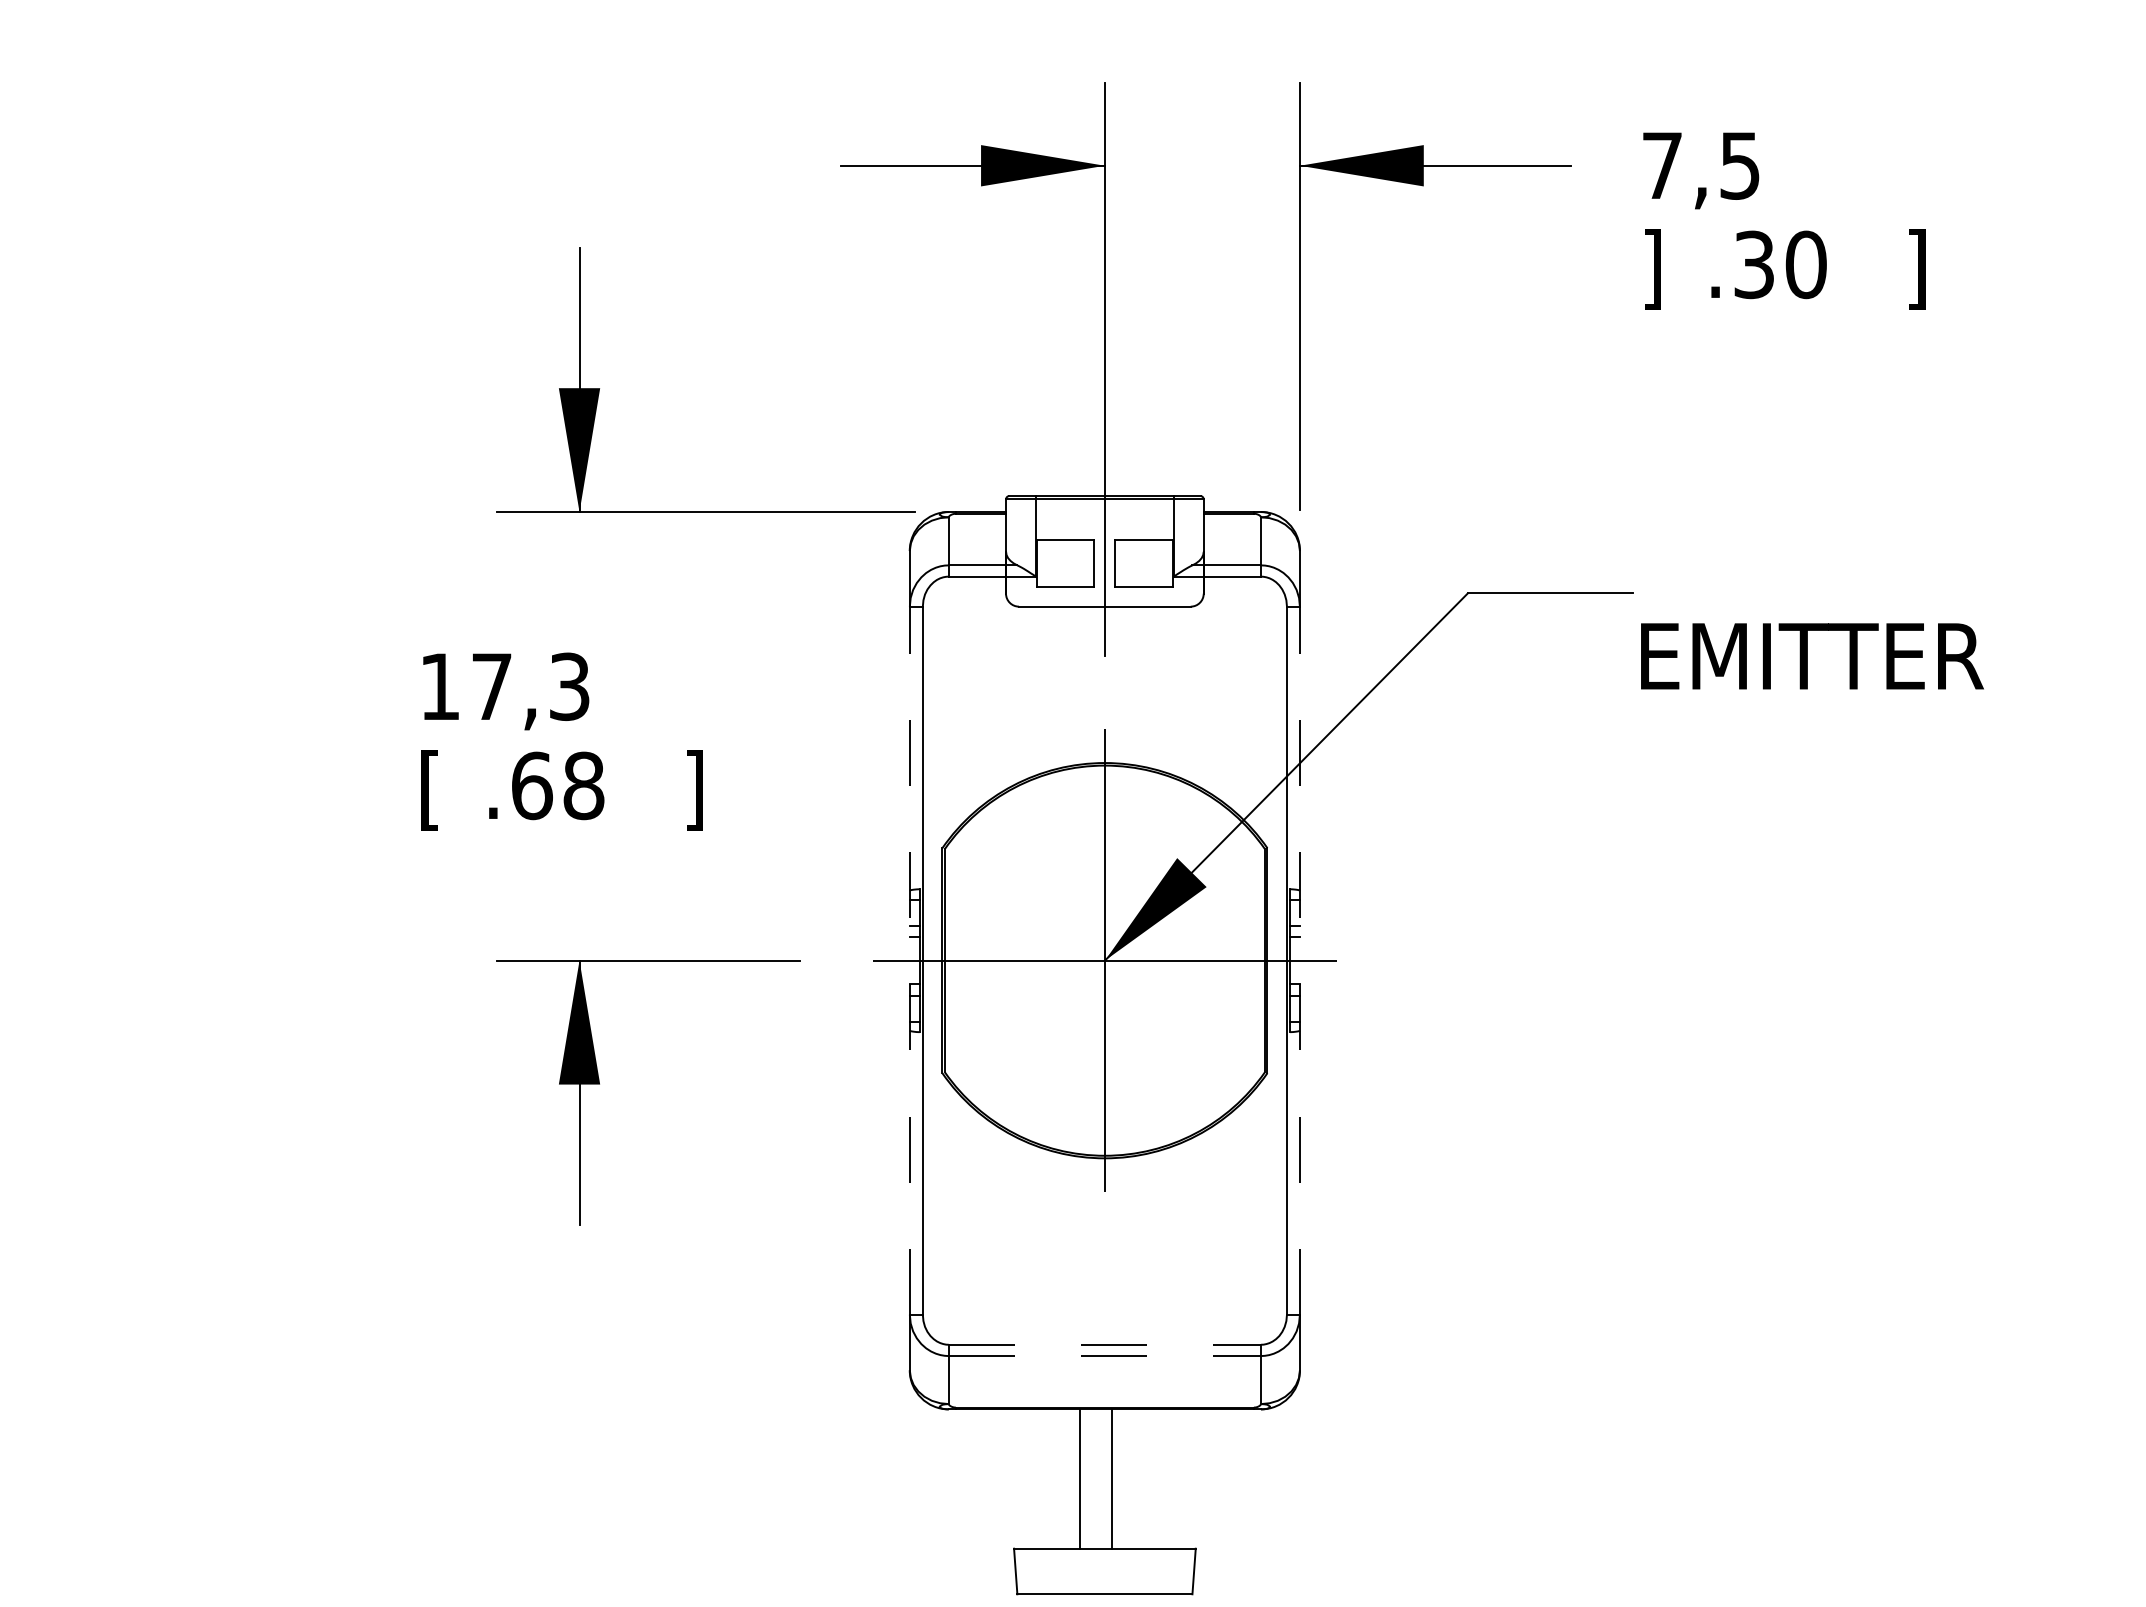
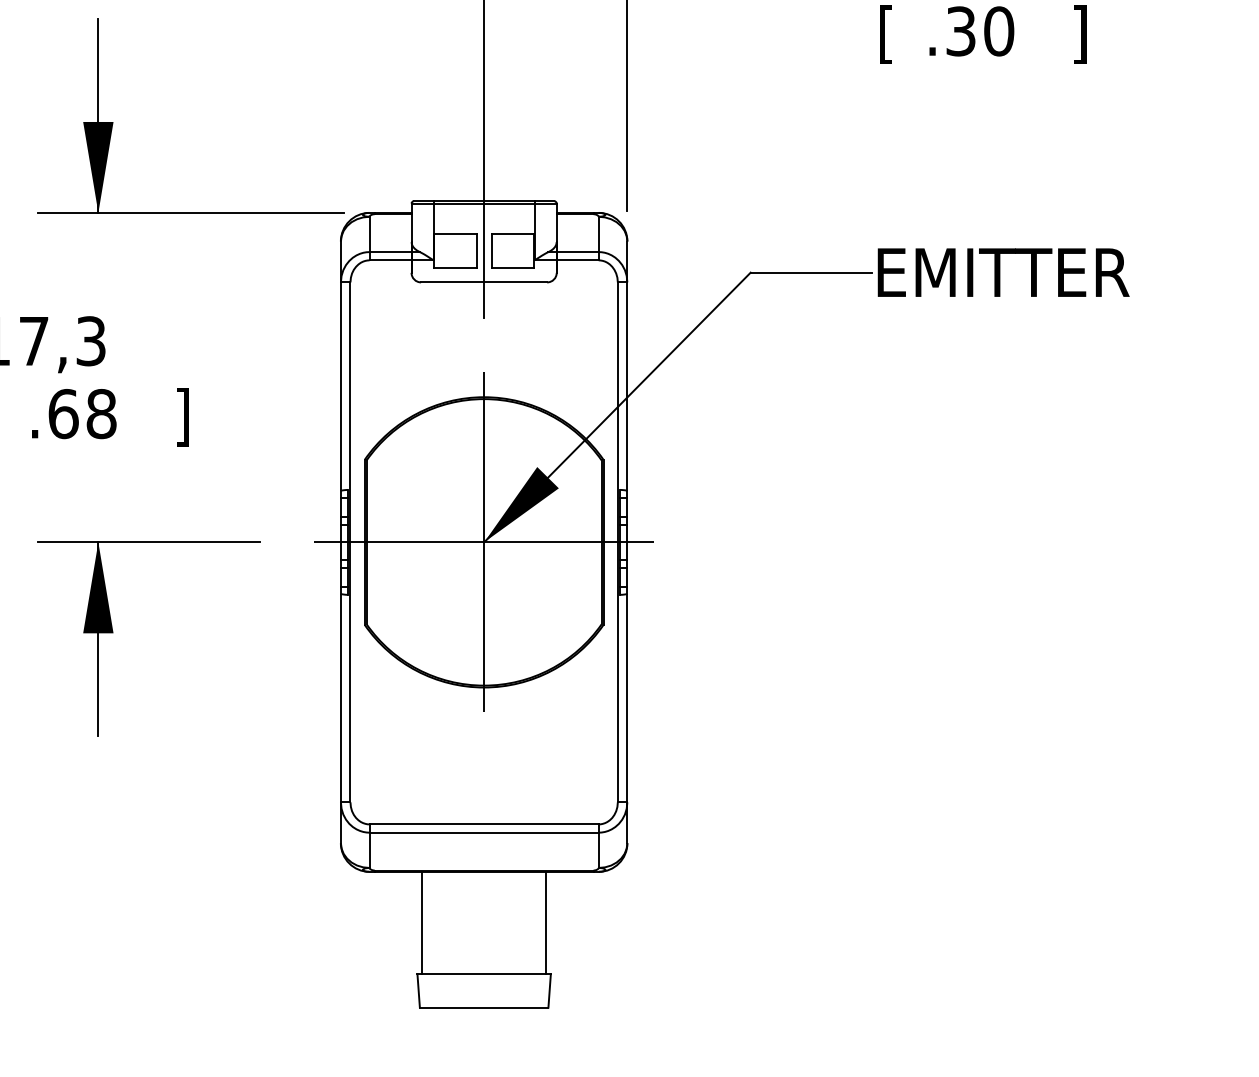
text: (1652, 269) -> (886, 34), ] -> [
text: (1812, 656) -> (1003, 272), moved
line: (909, 960) -> (340, 542), dashed -> solid
line: (1299, 960) -> (627, 542), dashed -> solid
line: (1105, 1344) -> (484, 824), dashed -> solid
line: (1105, 1356) -> (484, 833), dashed -> solid
line: (1079, 1478) -> (422, 922), moved
line: (1112, 1478) -> (546, 922), moved

